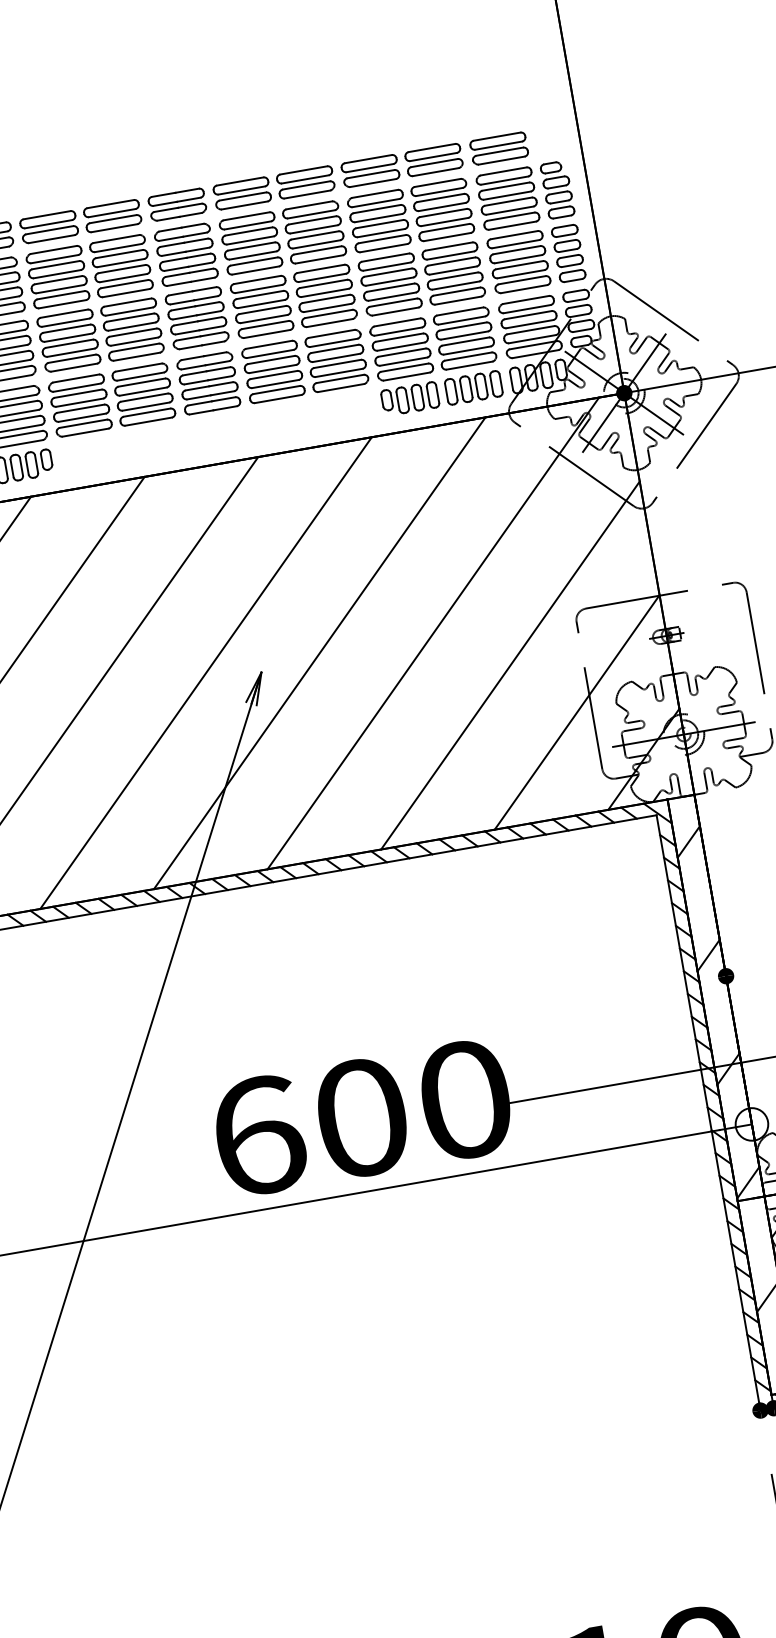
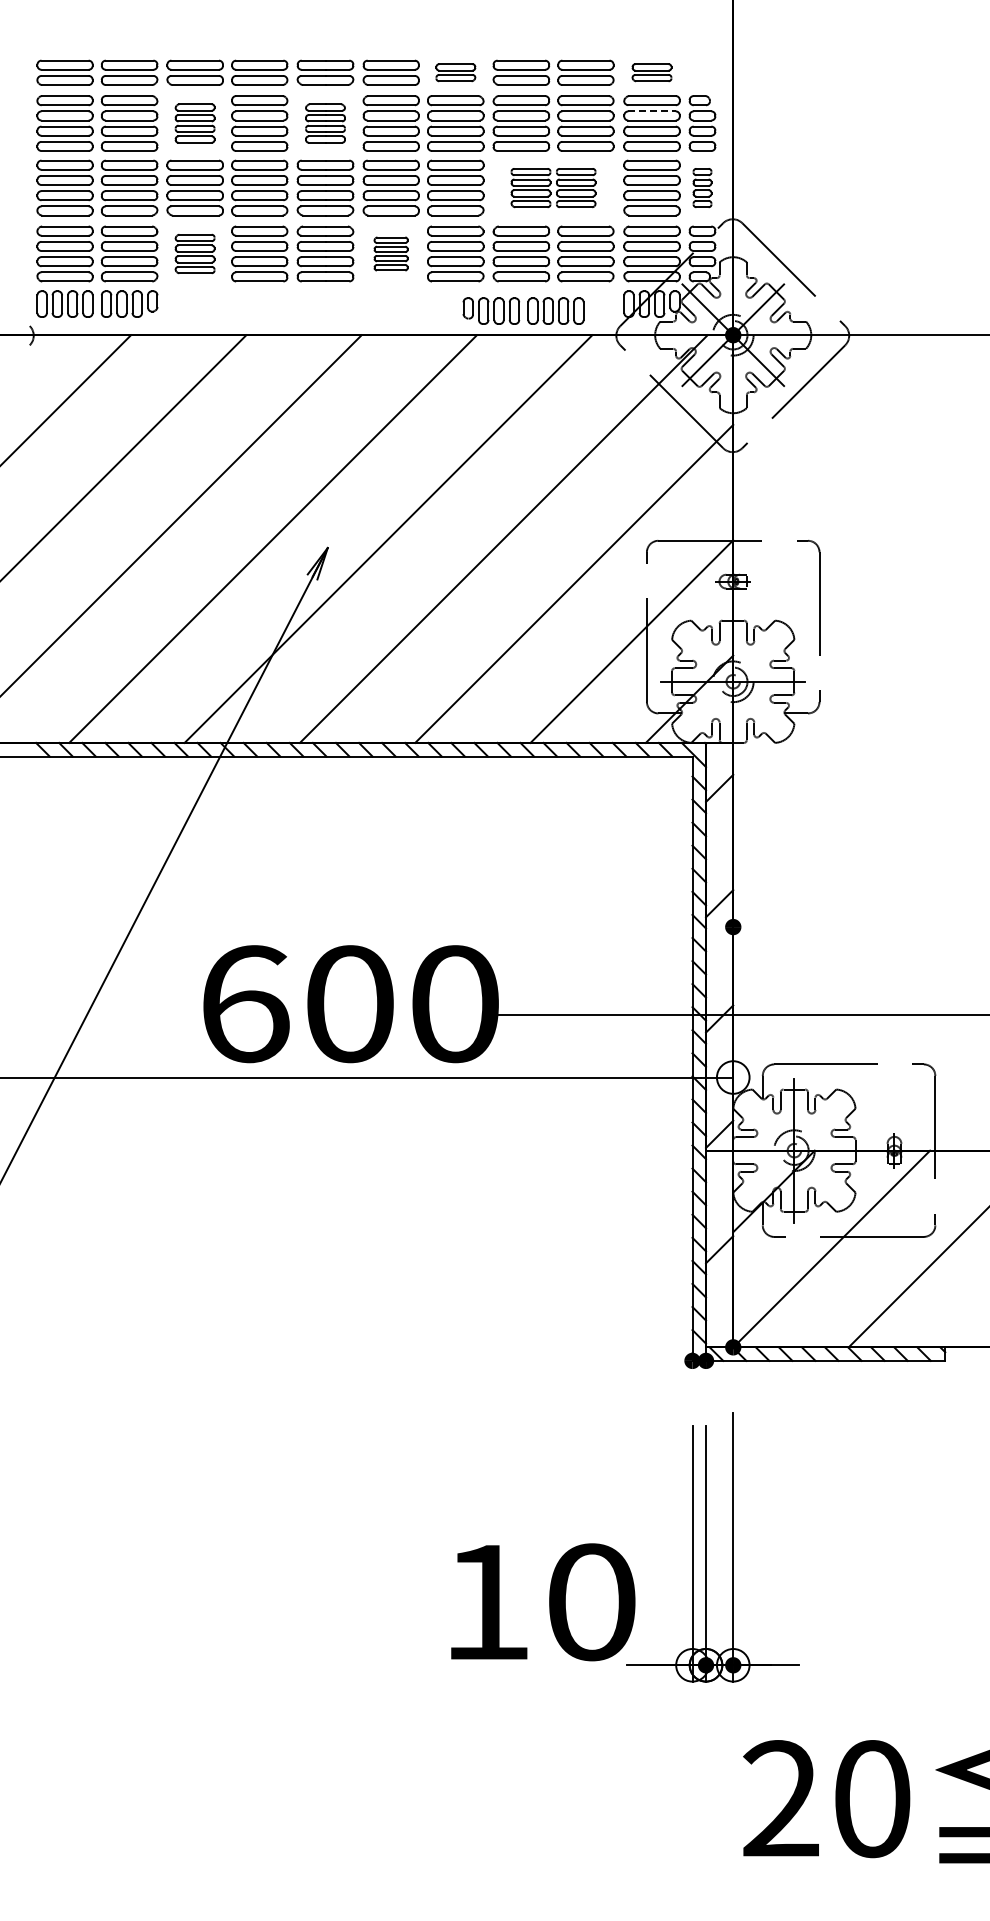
part: (498, 148) -> (651, 72), size x0.7
part: (305, 182) -> (455, 72), size x0.7
line: (506, 186) -> (652, 111), solid -> dashed
part: (568, 252) -> (702, 187), size x0.7
part: (186, 254) -> (325, 123), size x0.7
part: (57, 277) -> (194, 123), size x0.7
part: (421, 278) -> (553, 187), size x0.7
part: (272, 371) -> (390, 253), size x0.6
part: (441, 392) -> (523, 310), moved
part: (79, 405) -> (194, 253), size x0.7

